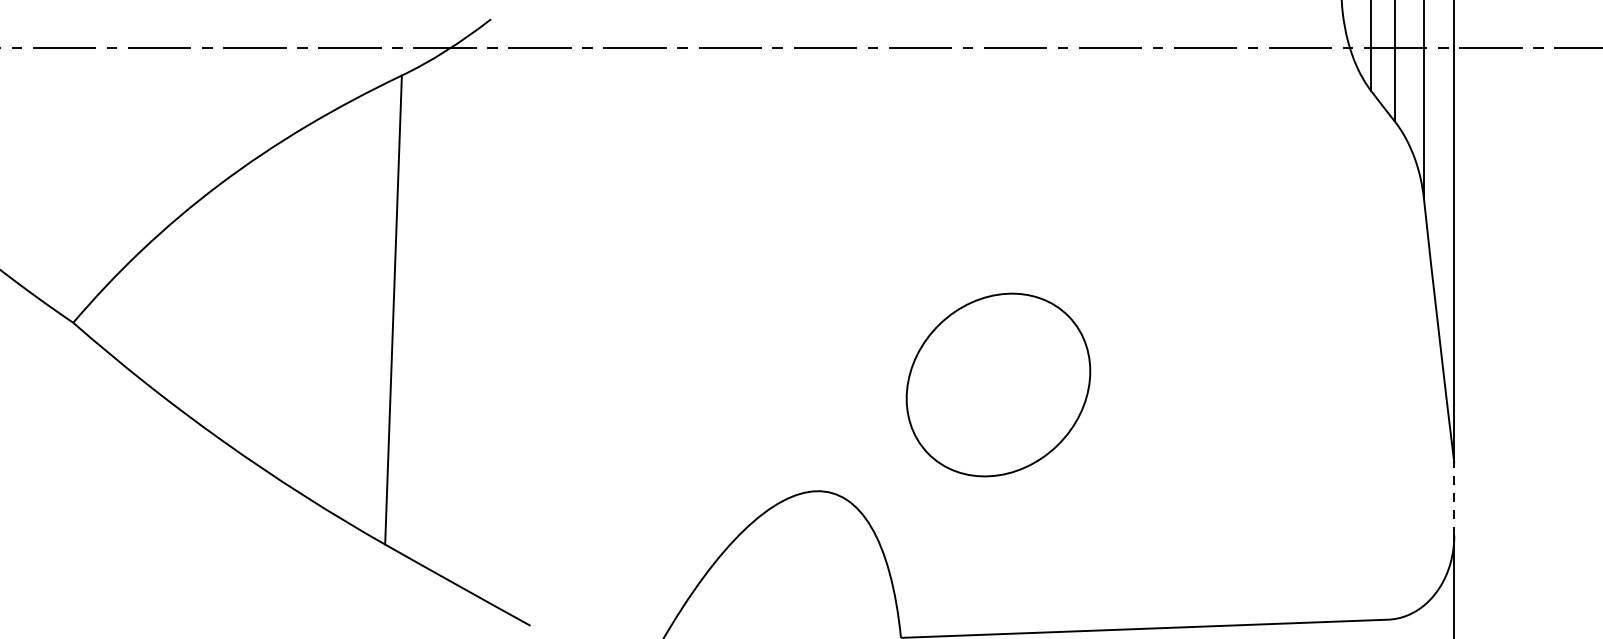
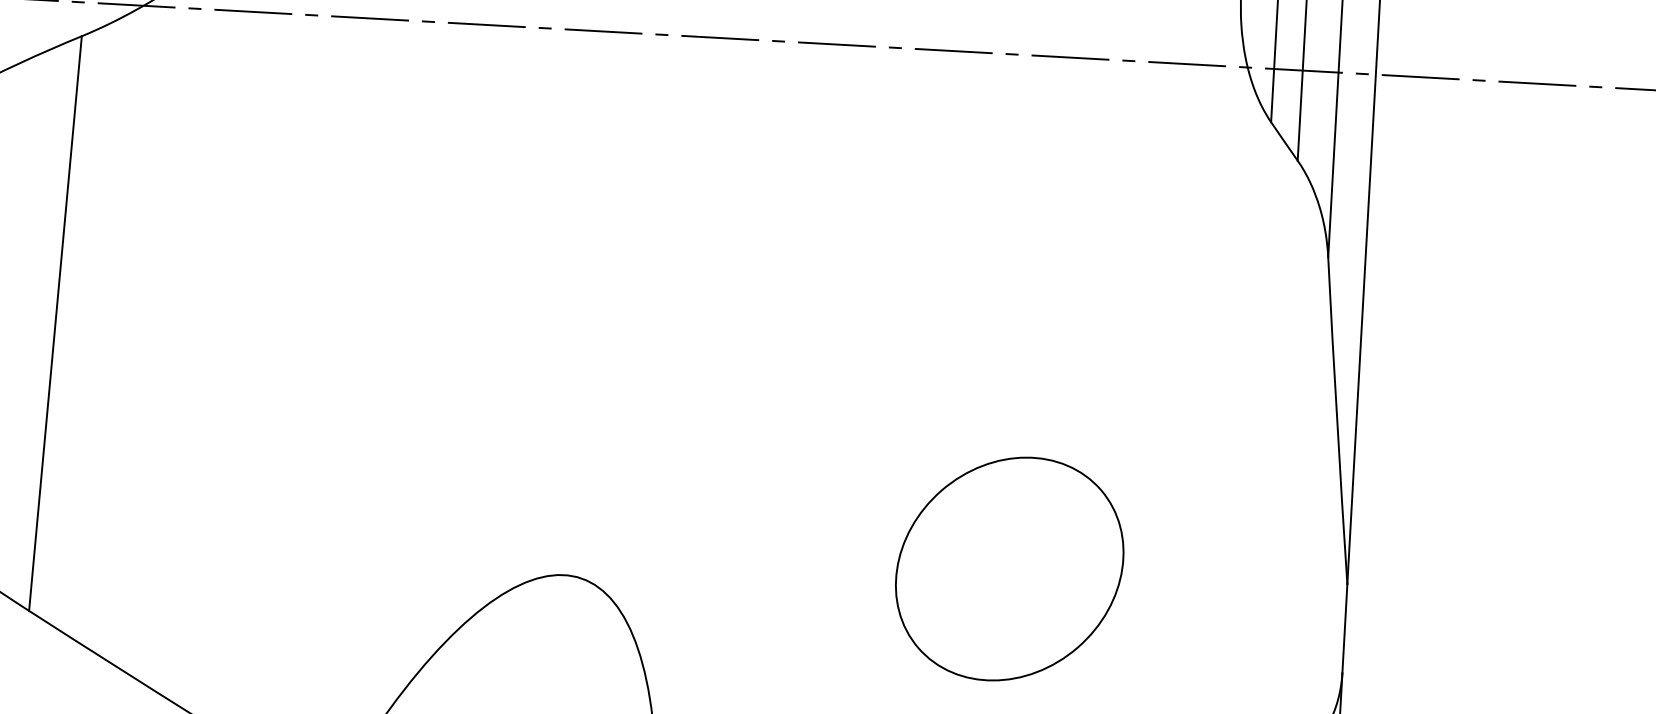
part: (998, 384) -> (1009, 568), moved
line: (1454, 498) -> (1345, 627), dashed -> solid

